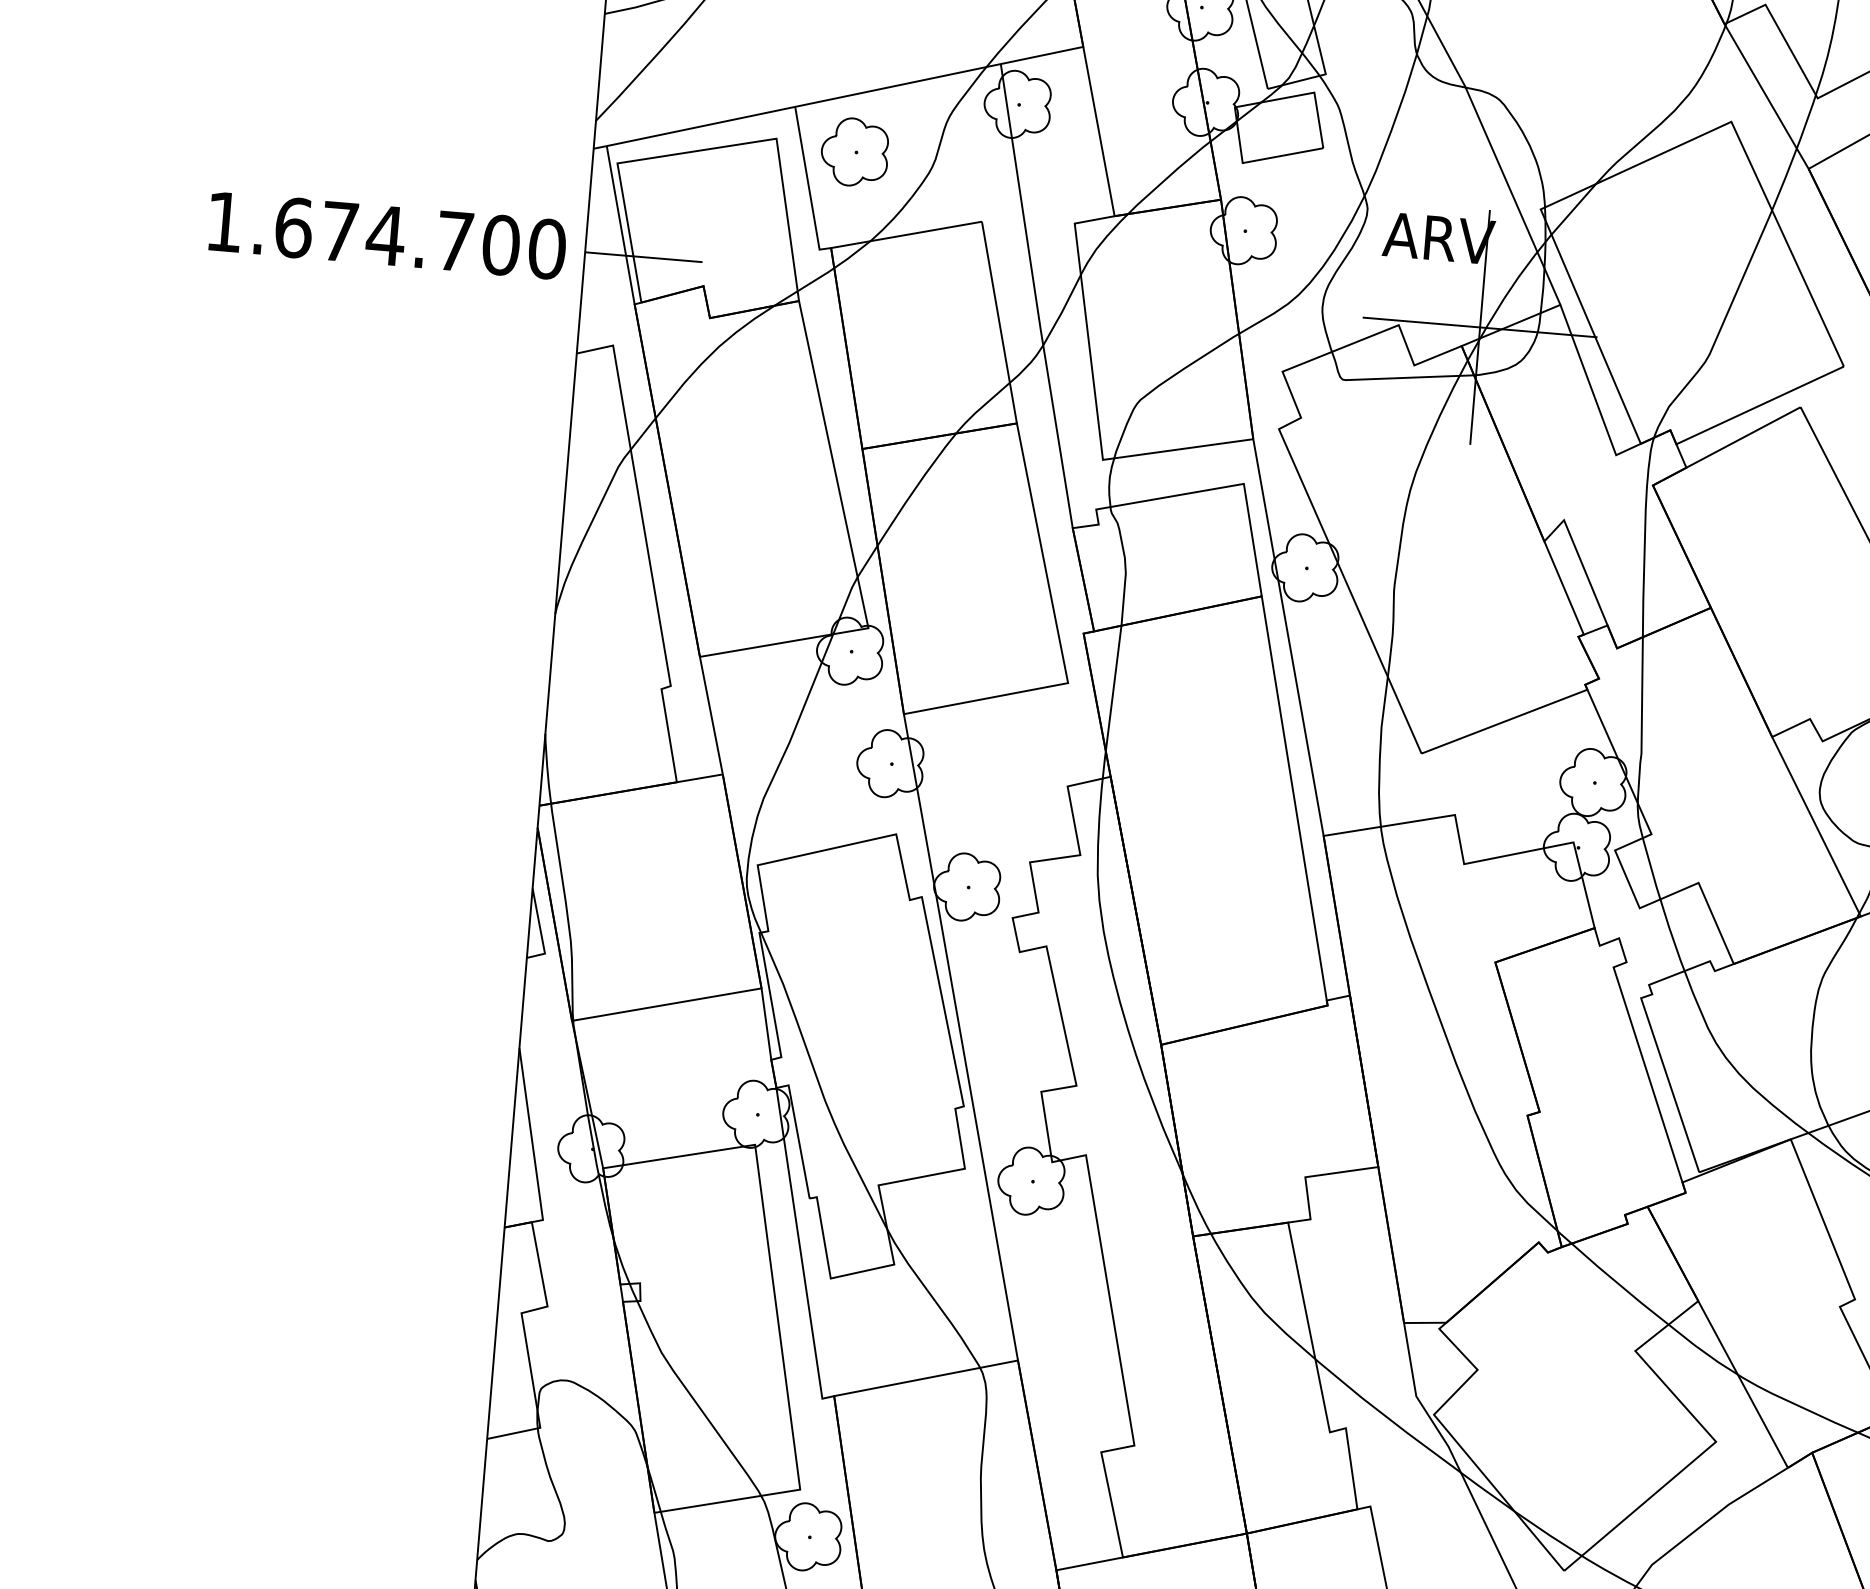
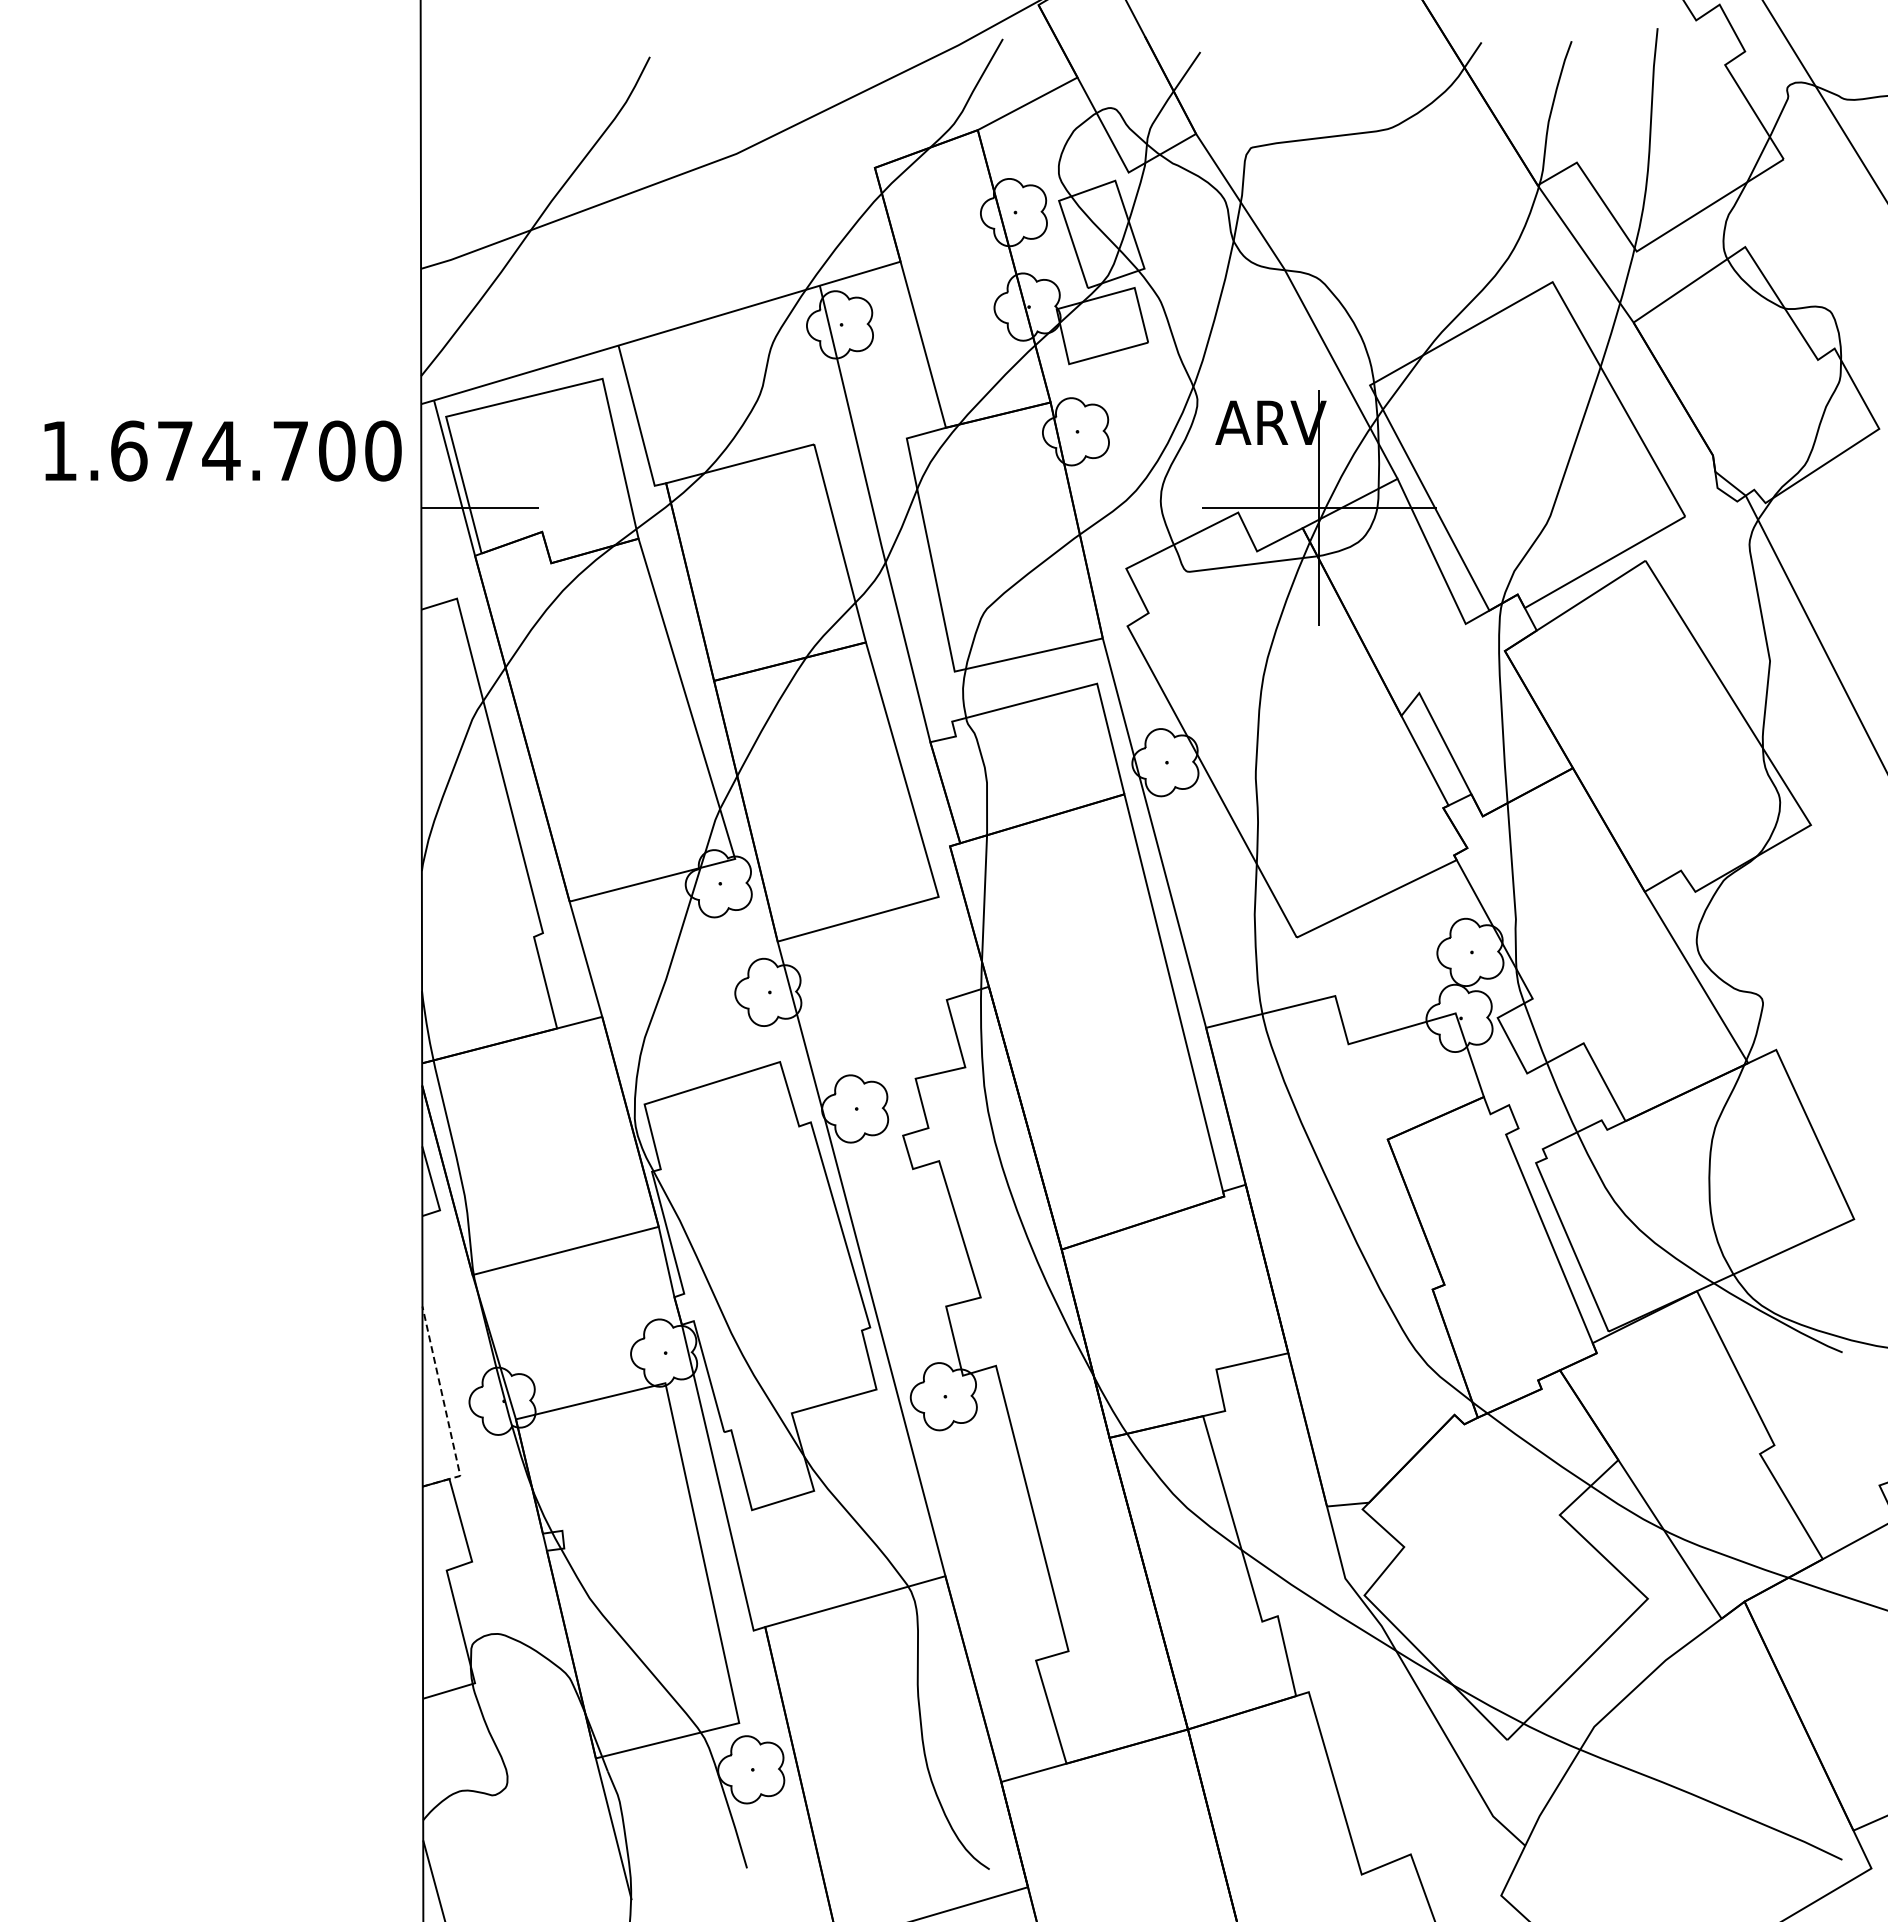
part: (854, 151) -> (681, 385), removed
text: (387, 235) -> (222, 450), moved
line: (533, 1154) -> (445, 1411), solid -> dashed

